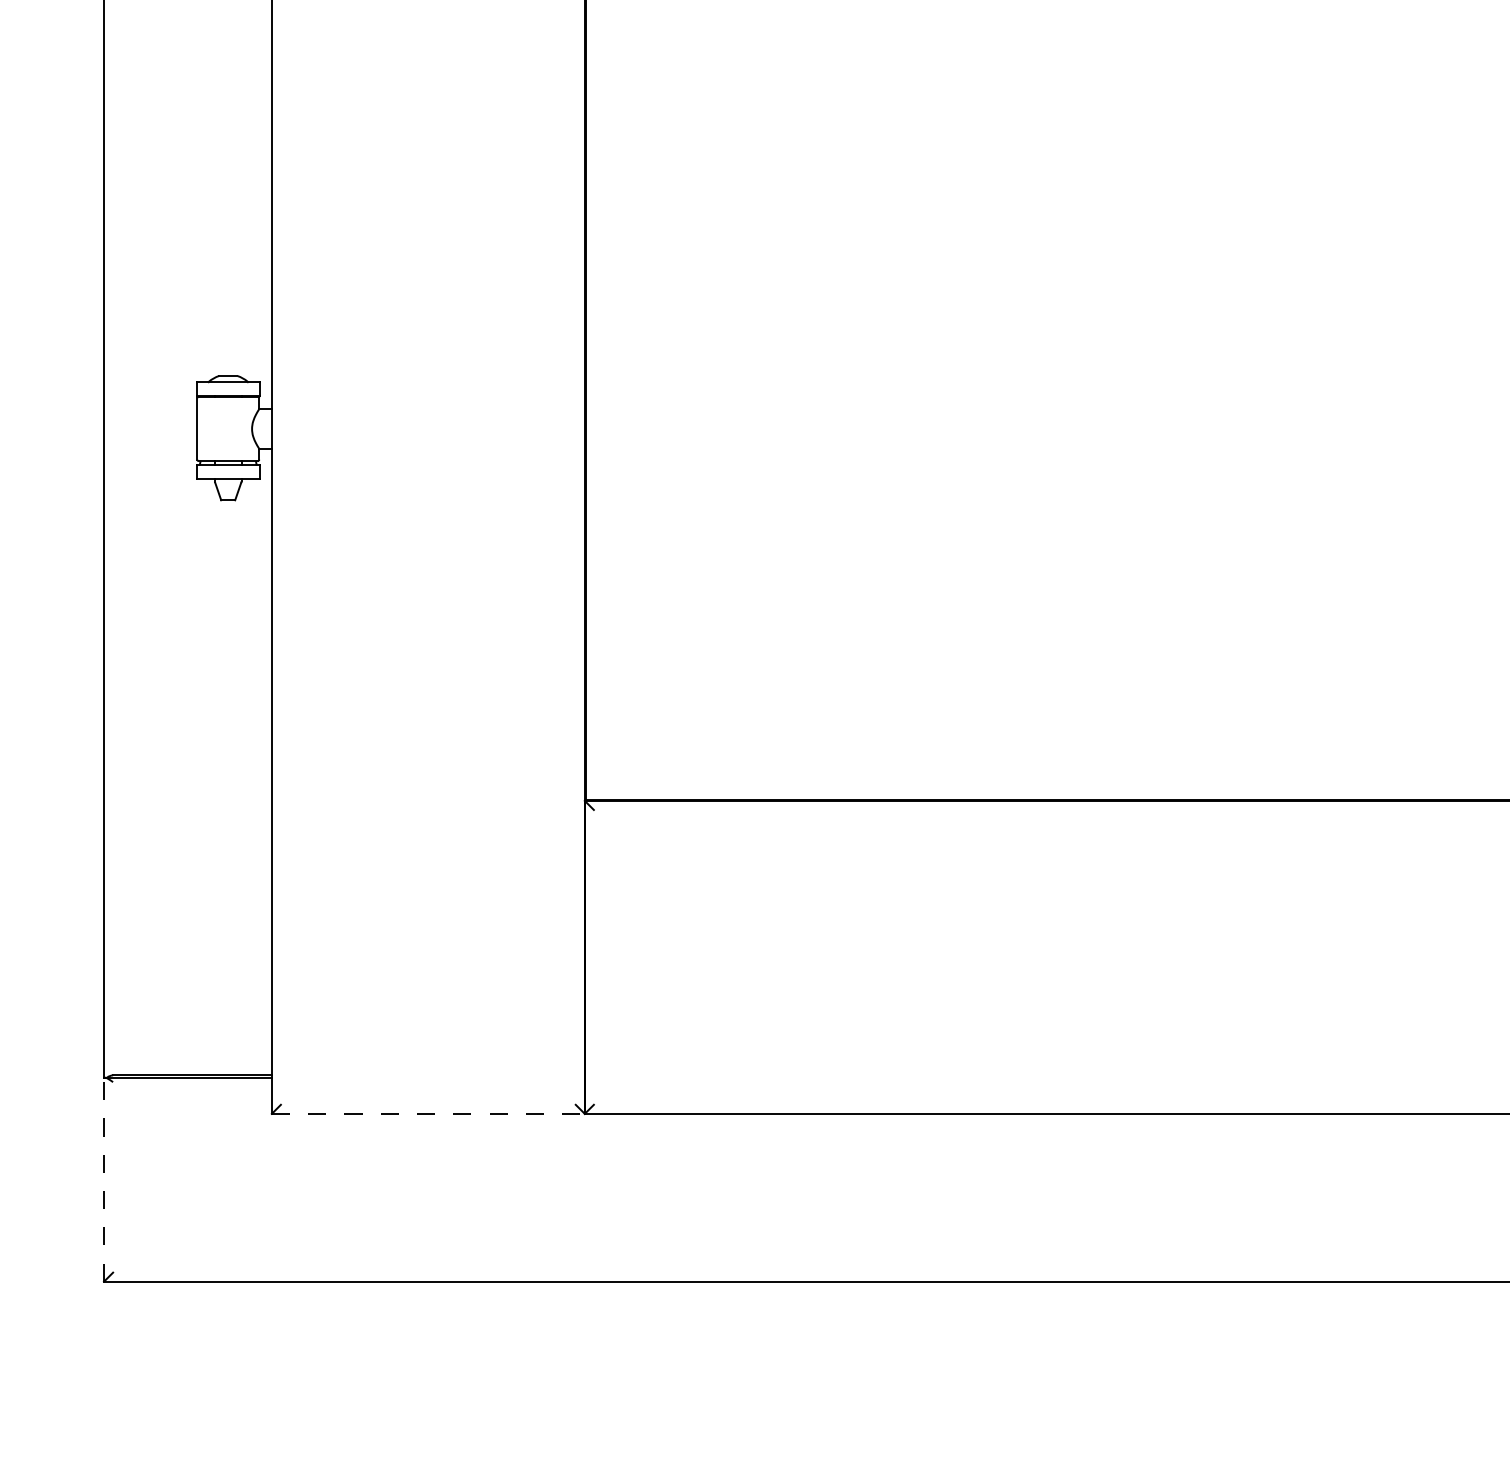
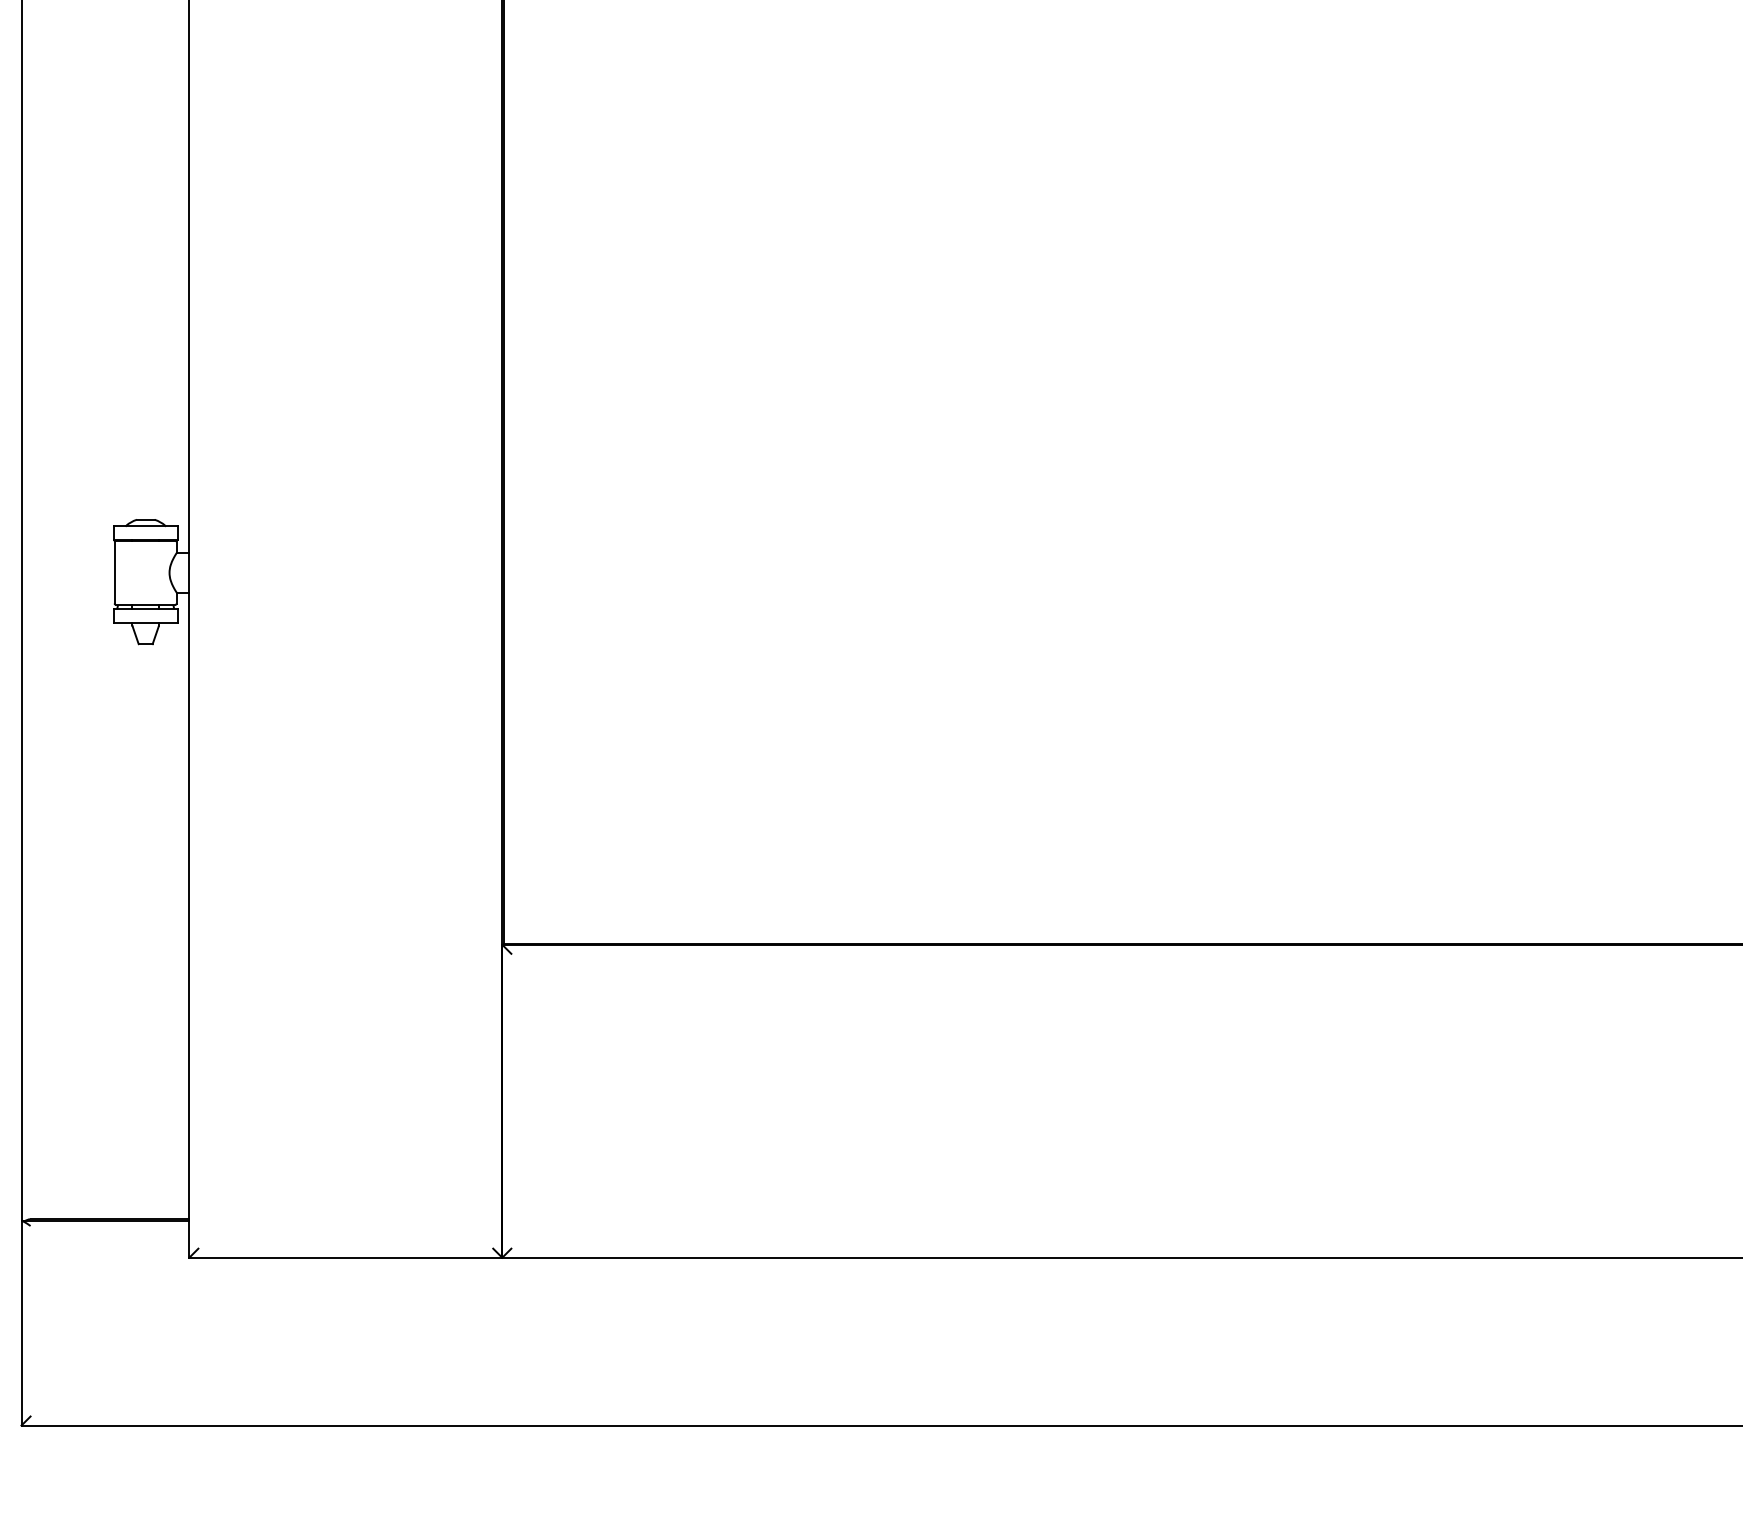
line: (429, 1113) -> (346, 1257), dashed -> solid
line: (104, 1179) -> (21, 1323), dashed -> solid

